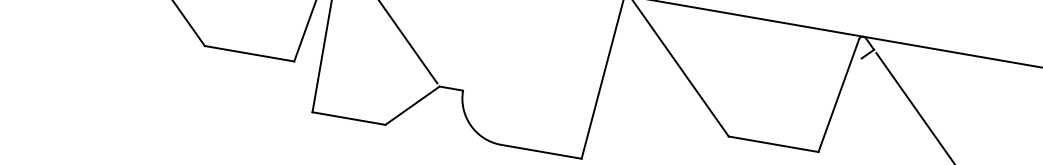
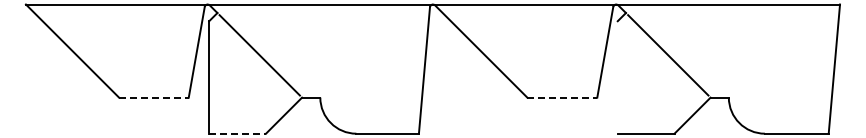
line: (249, 53) -> (153, 97), solid -> dashed
line: (350, 118) -> (238, 133), solid -> dashed
line: (773, 144) -> (562, 97), solid -> dashed

